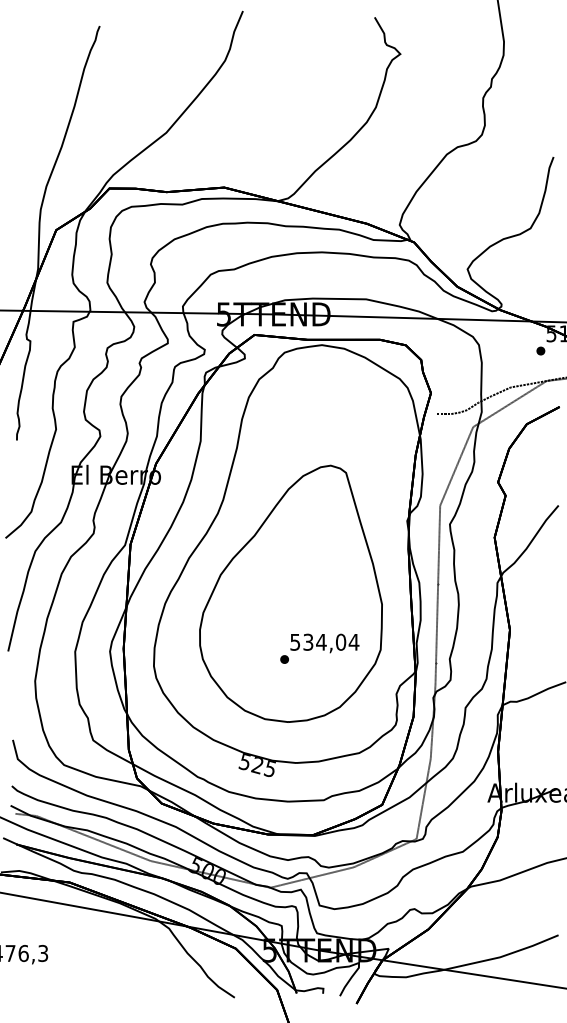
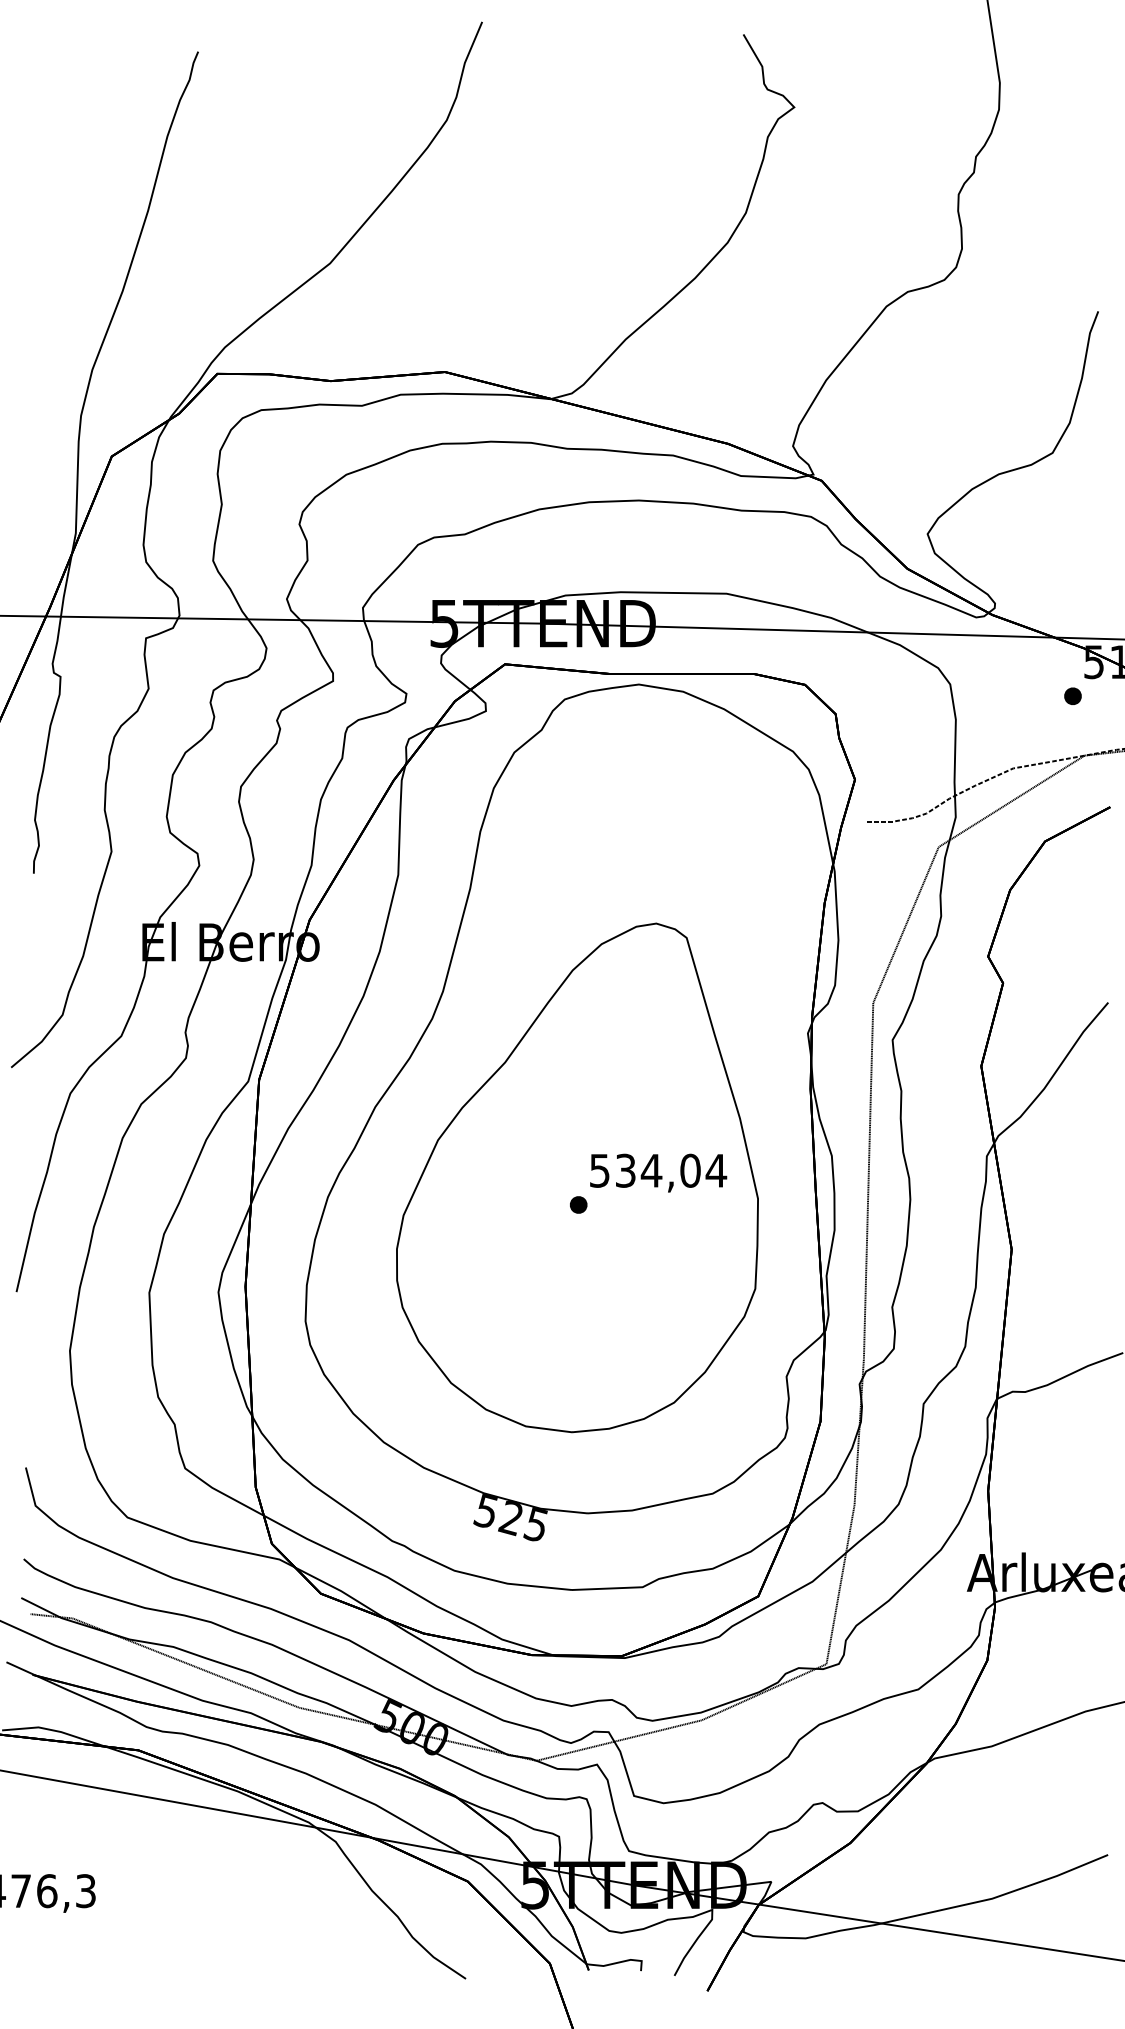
text: (319, 648) -> (647, 1183), moved

